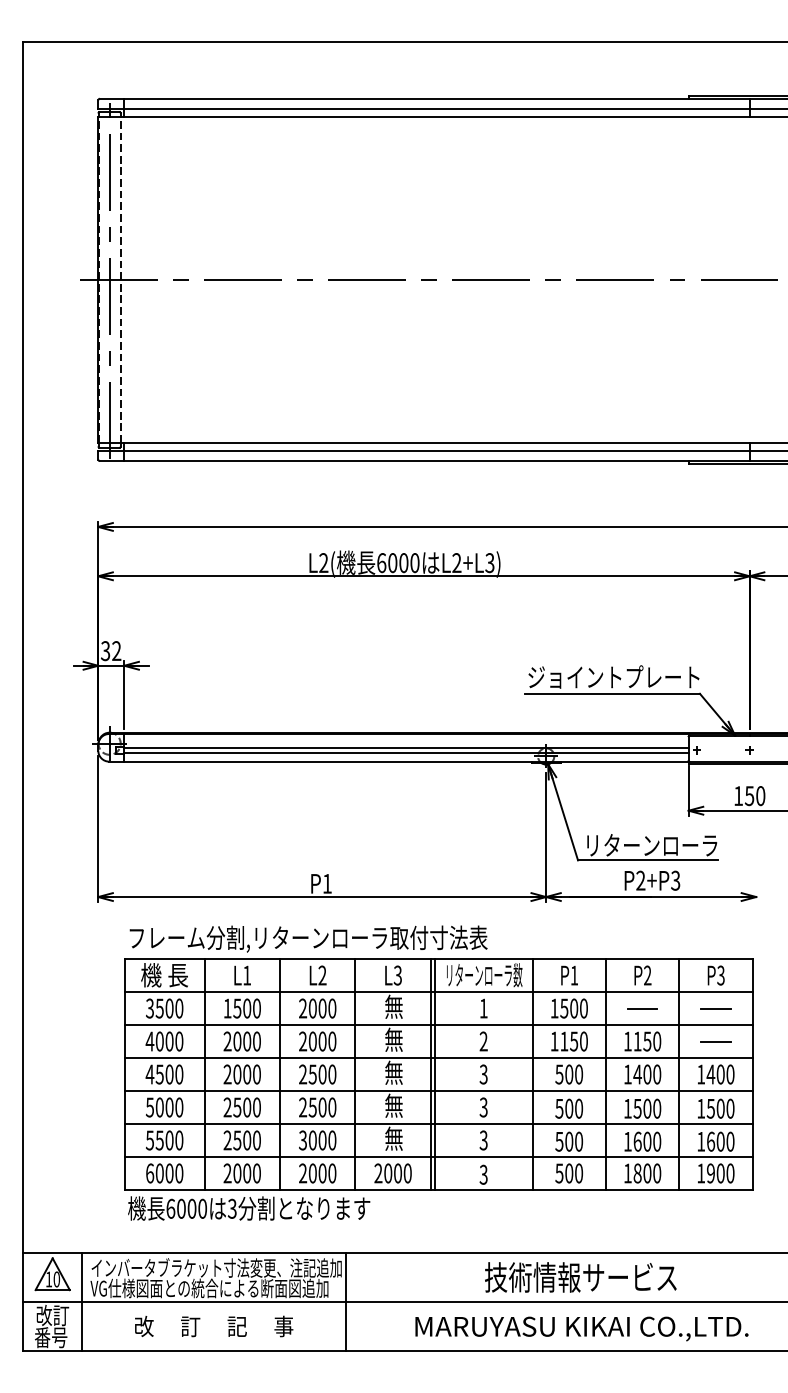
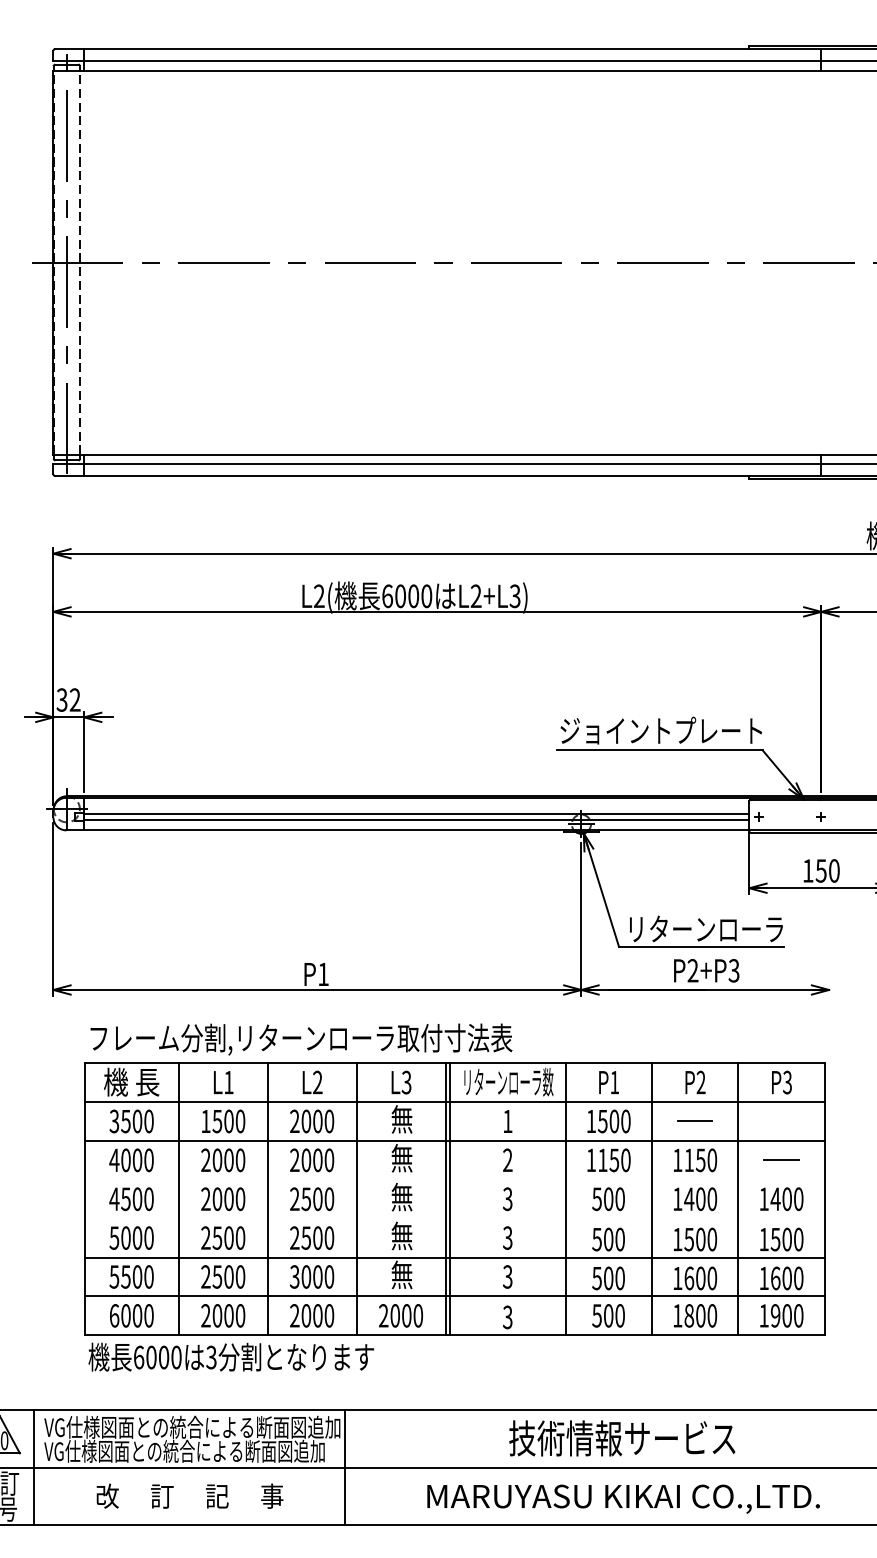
line: (715, 1008) -> (781, 1121), removed
line: (438, 1058) -> (454, 1180), removed
line: (438, 1091) -> (454, 1219), removed
text: (215, 1267) -> (191, 1426), インバータブラケット寸法変更、注記追加 -> VG仕様図面との統合による断面図追加

